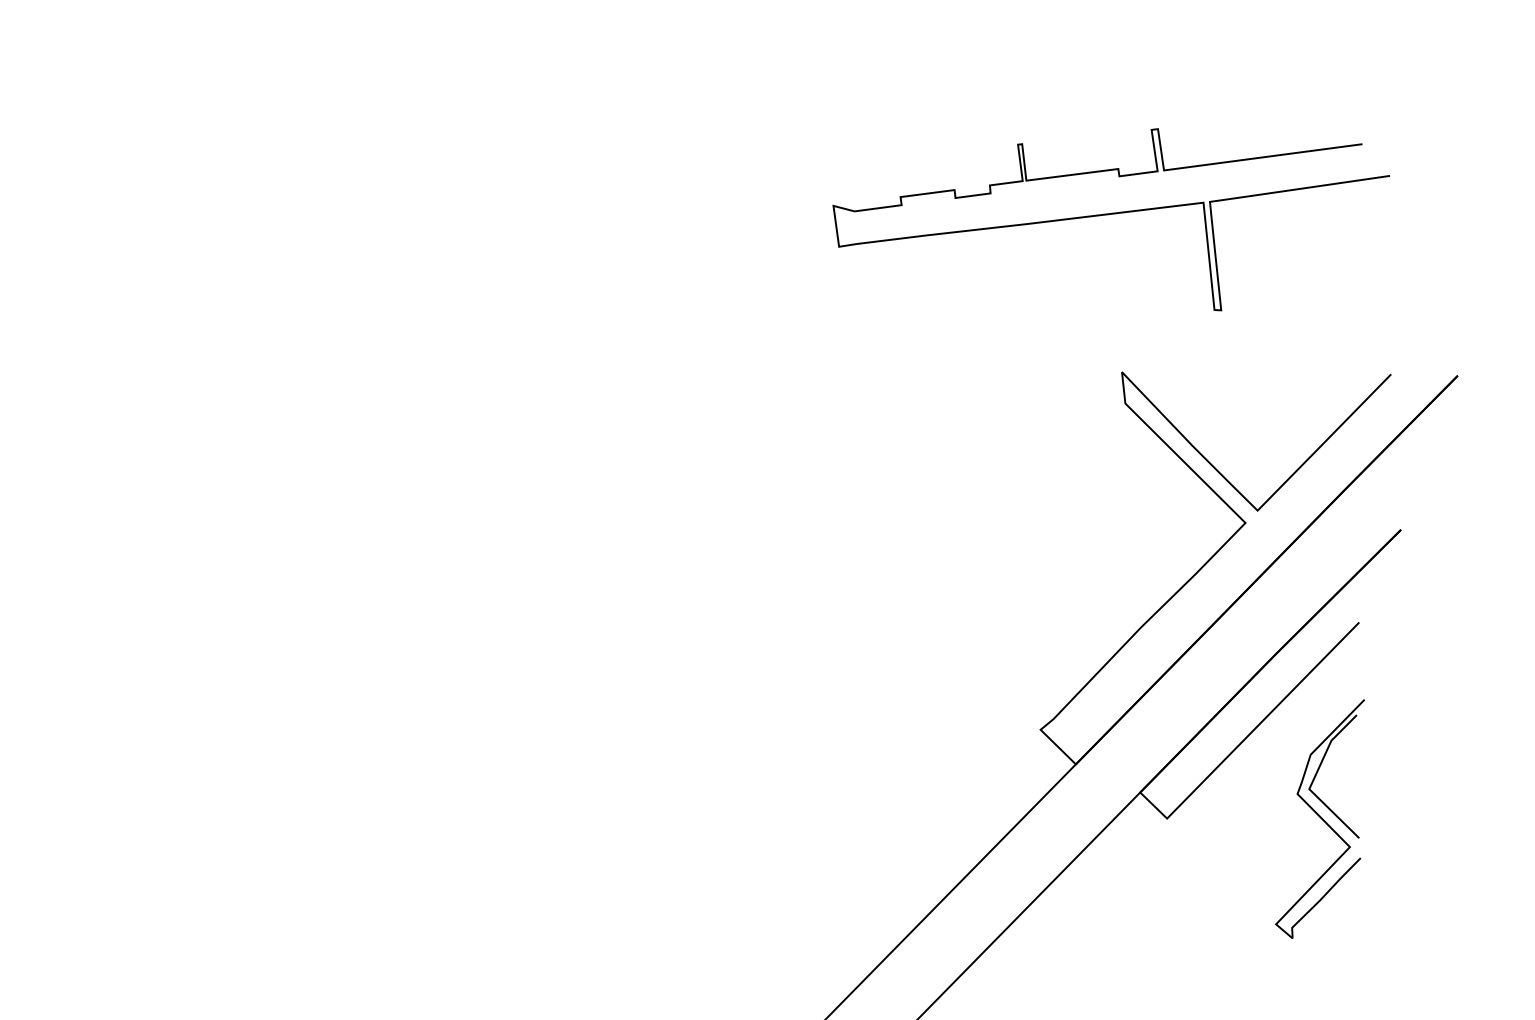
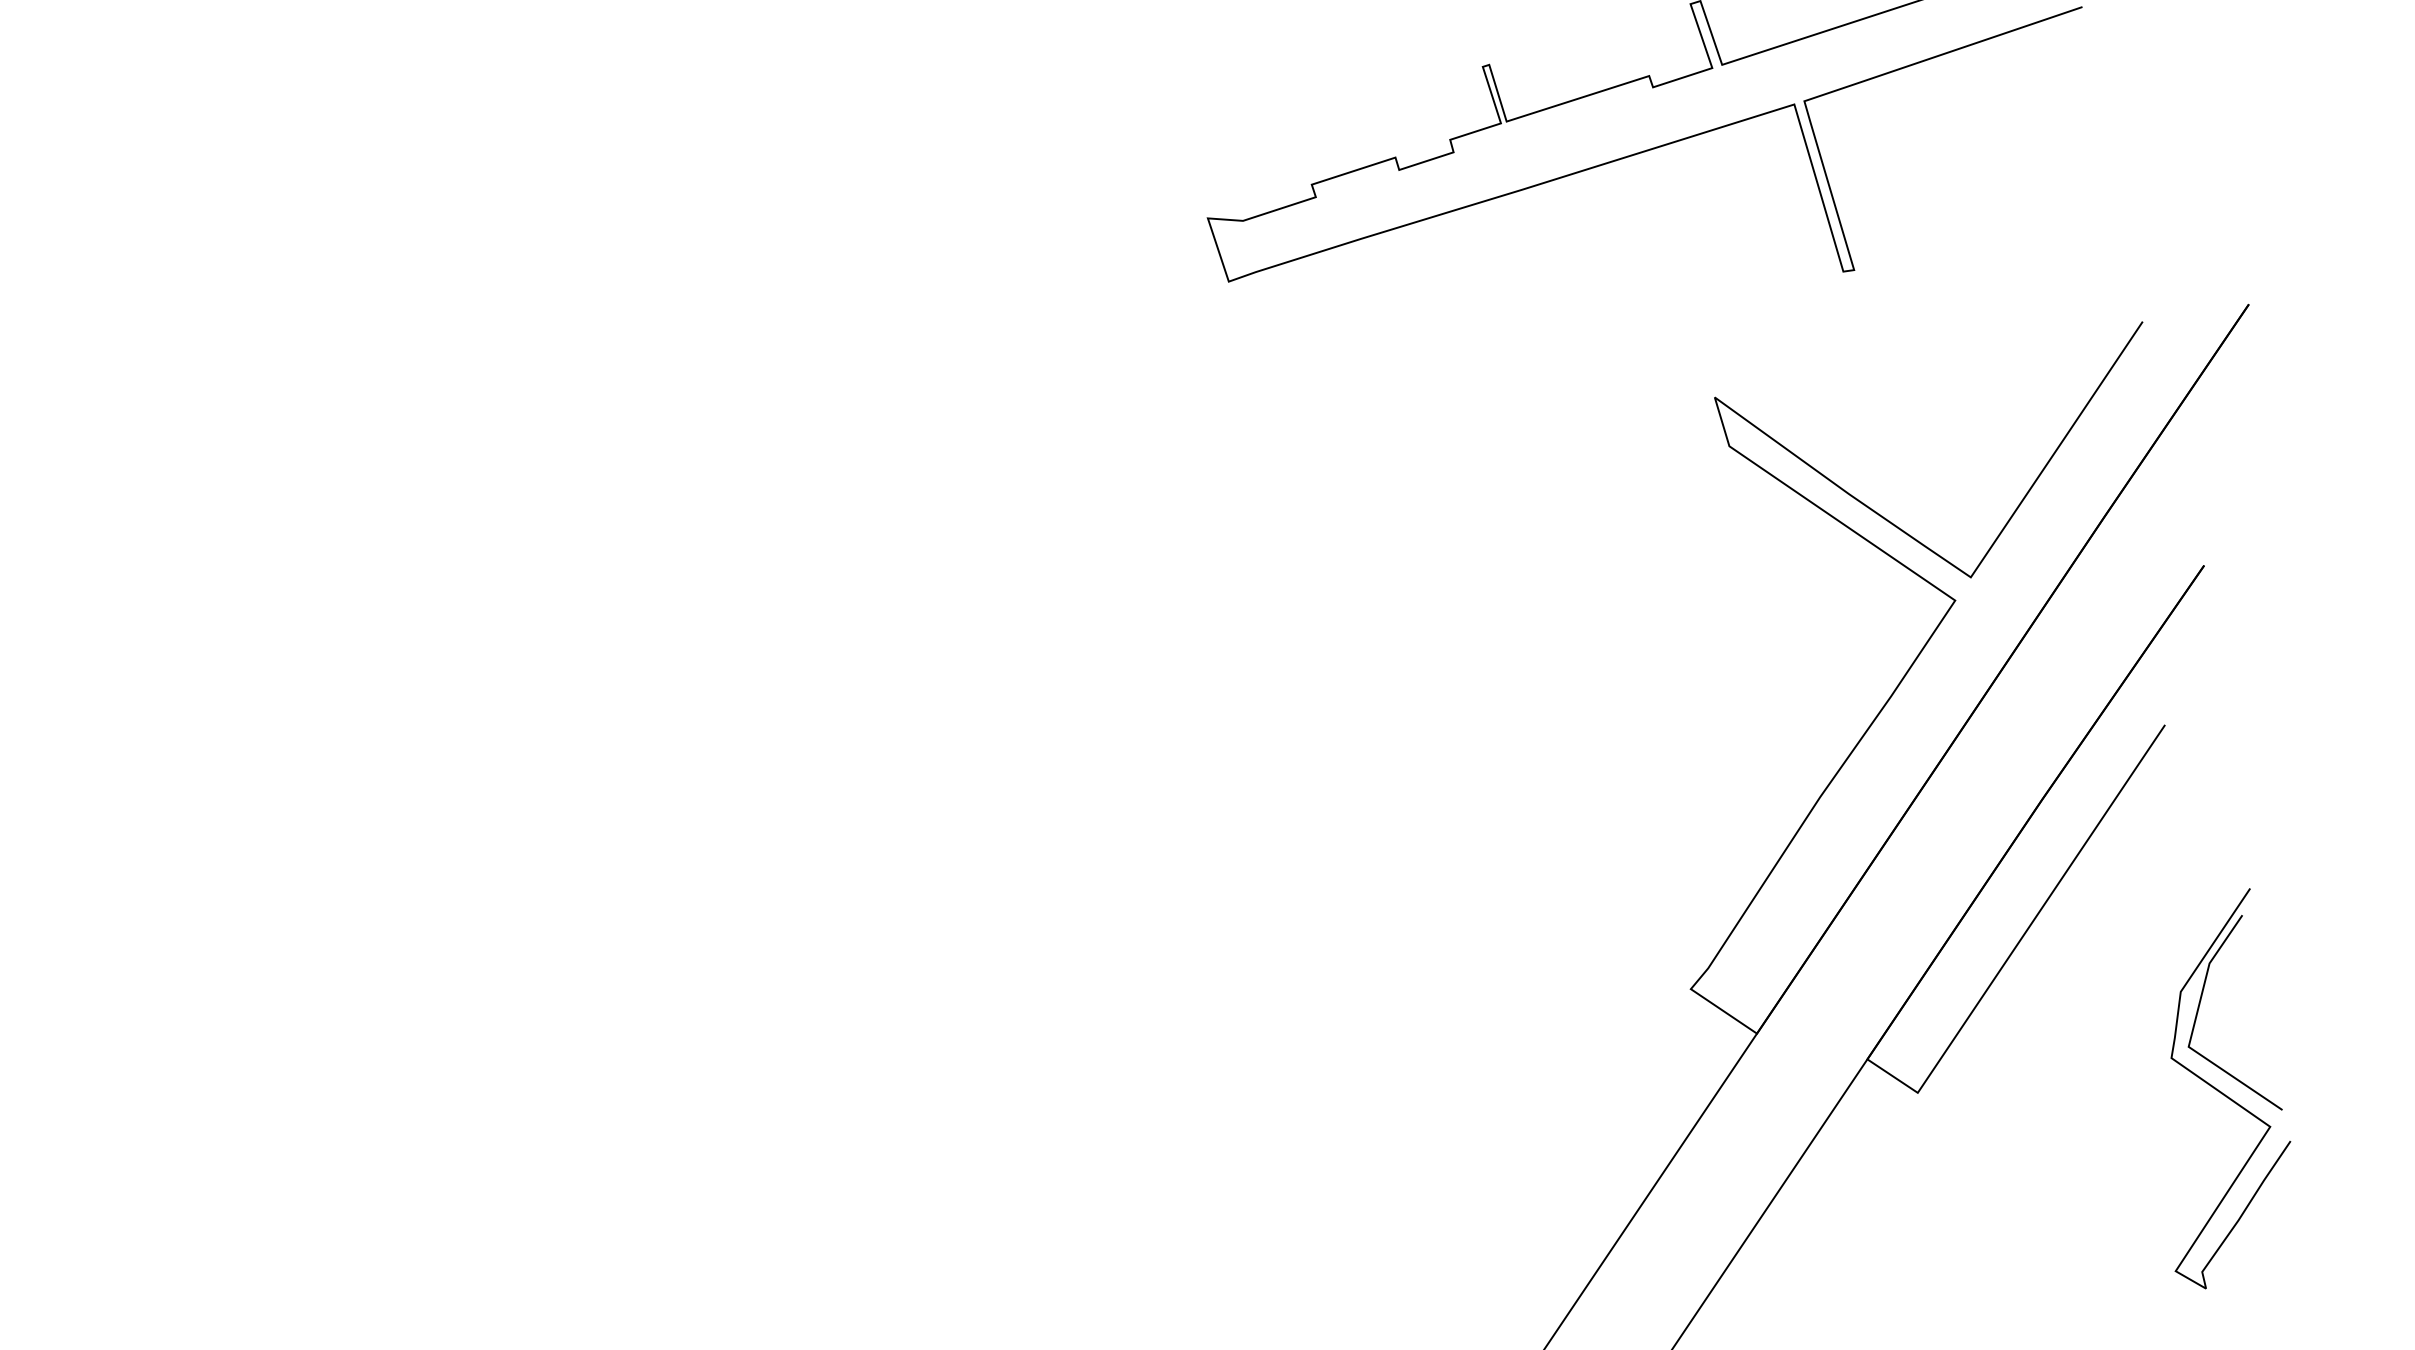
part: (1320, 818) -> (2215, 1090), moved

